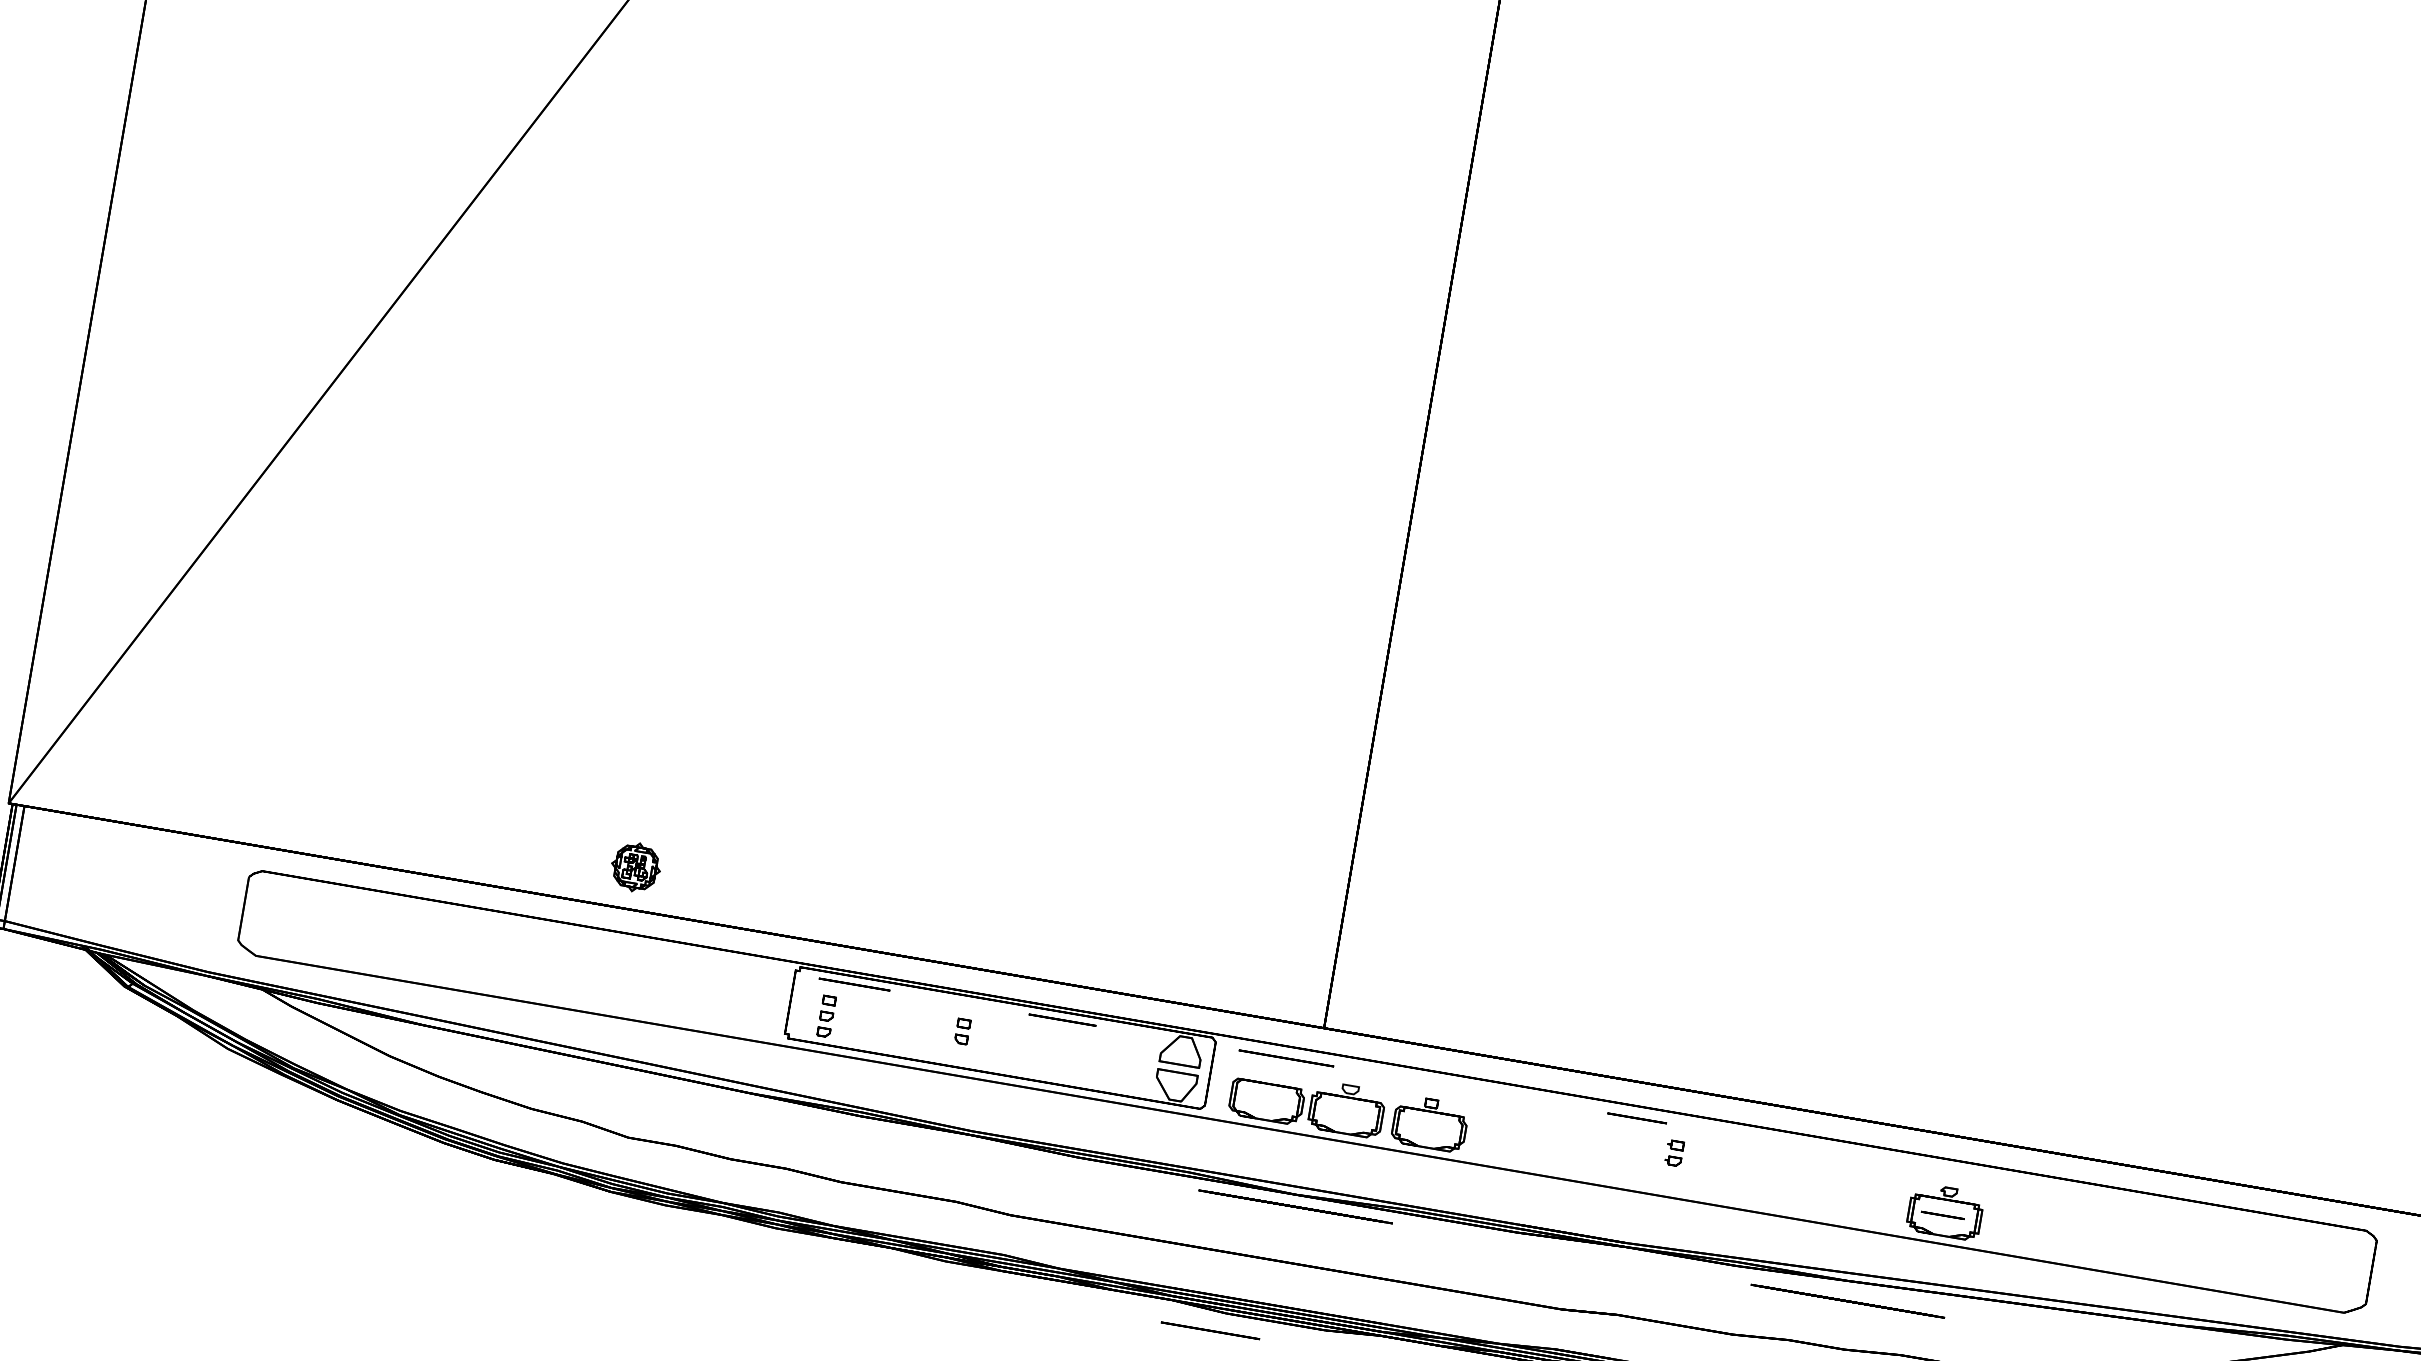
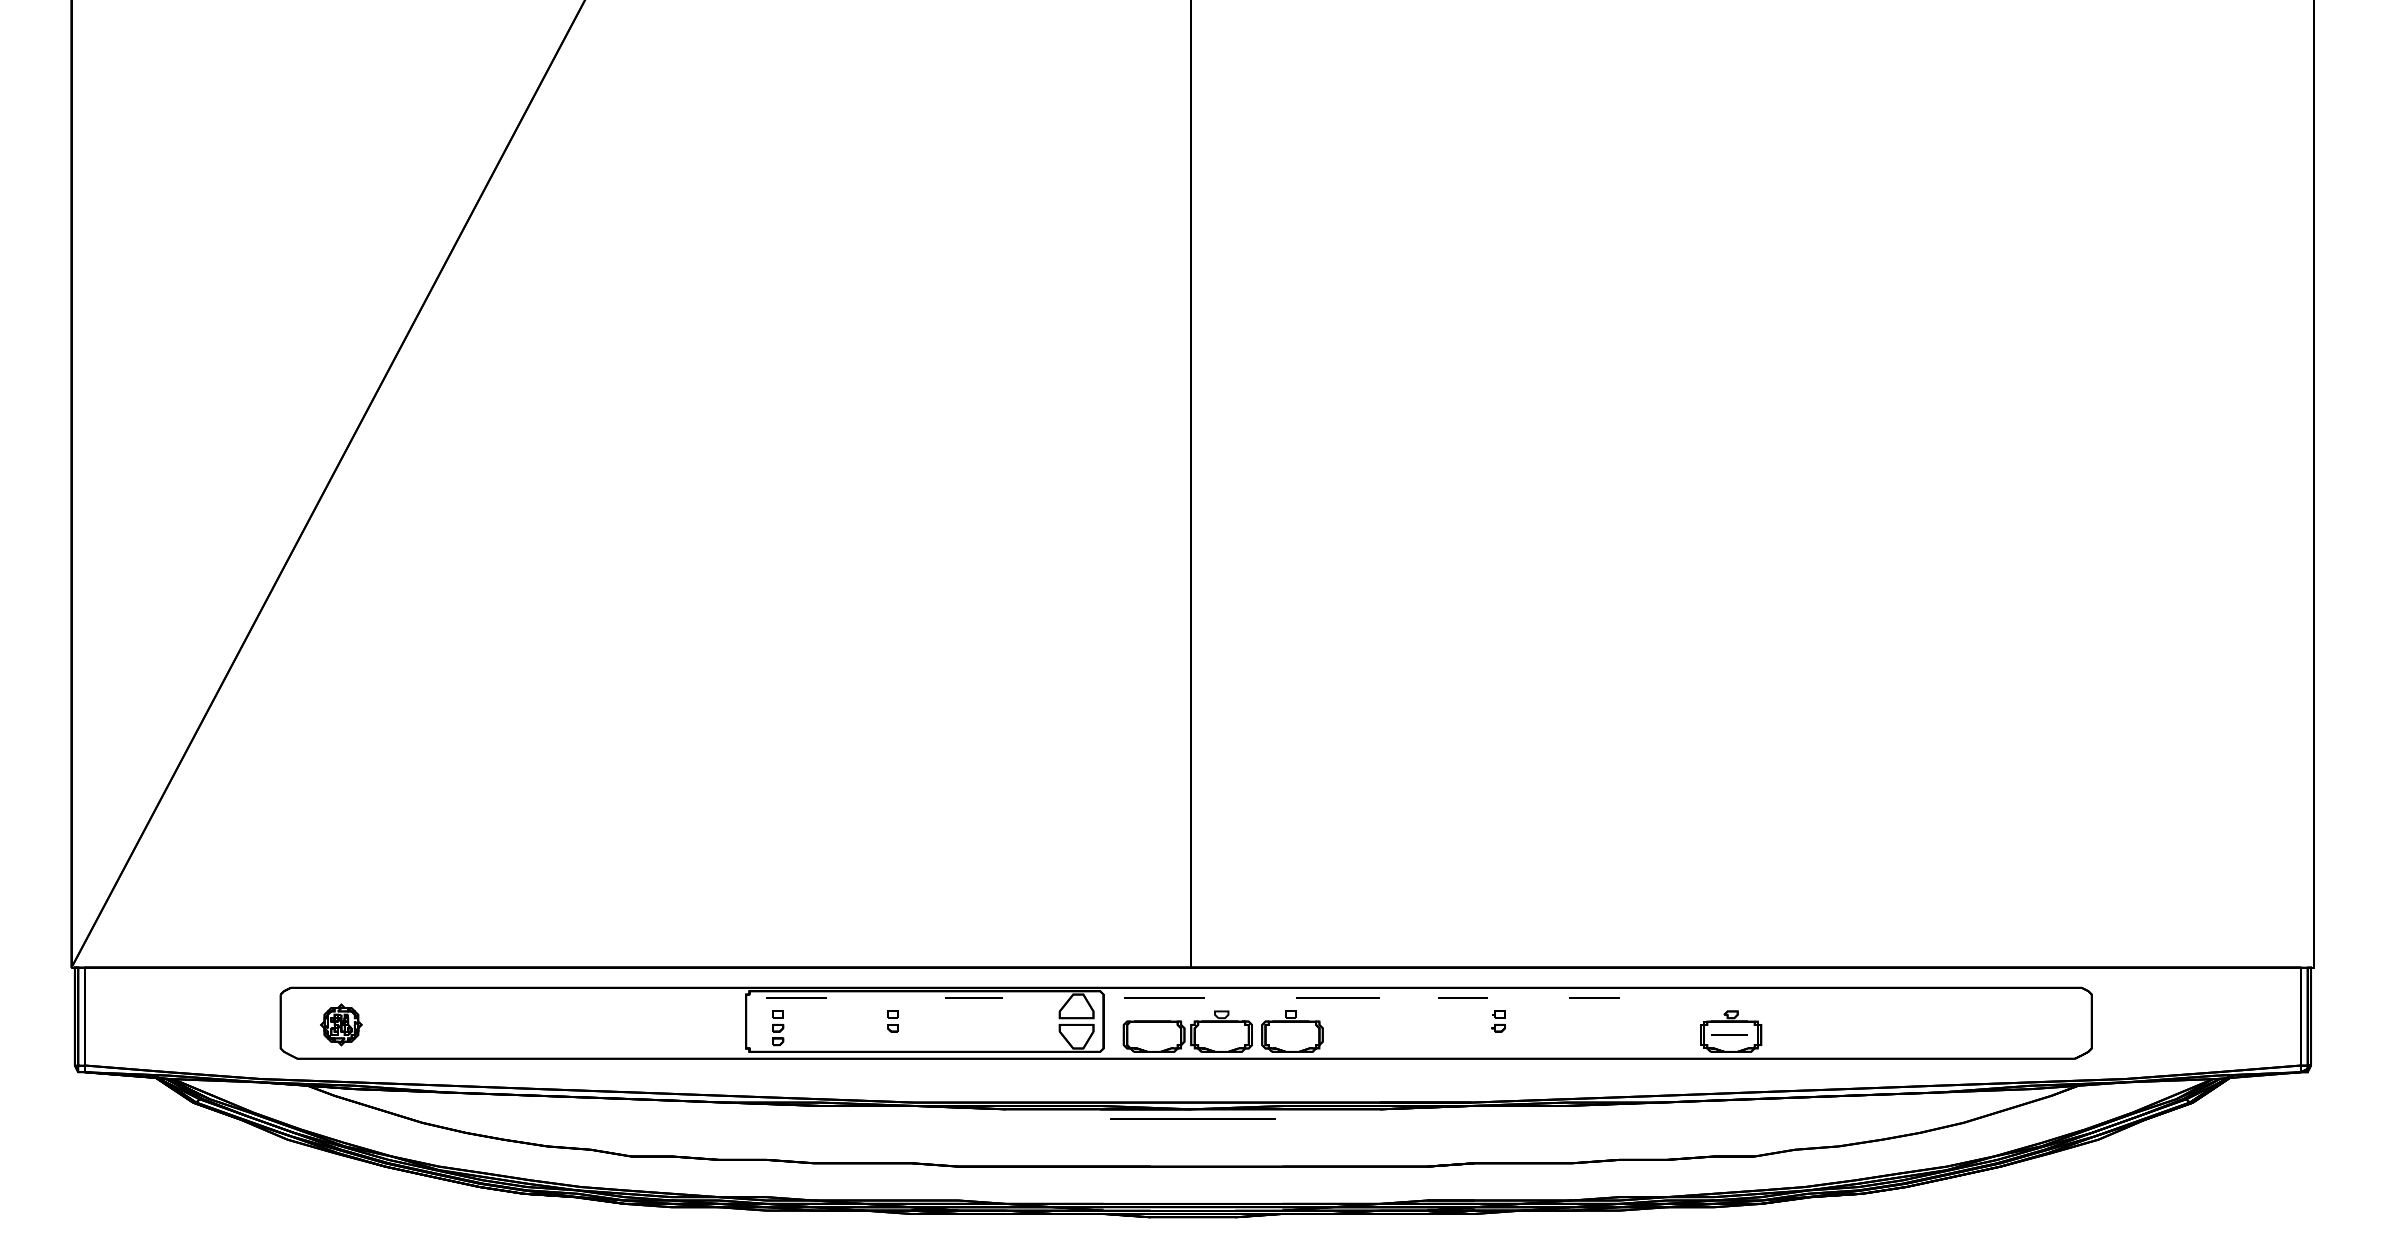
part: (636, 866) -> (341, 1024), moved
line: (1791, 1144) -> (1594, 997), added
line: (1847, 1300) -> (1662, 1118), removed
line: (1209, 1330) -> (1337, 997), moved

